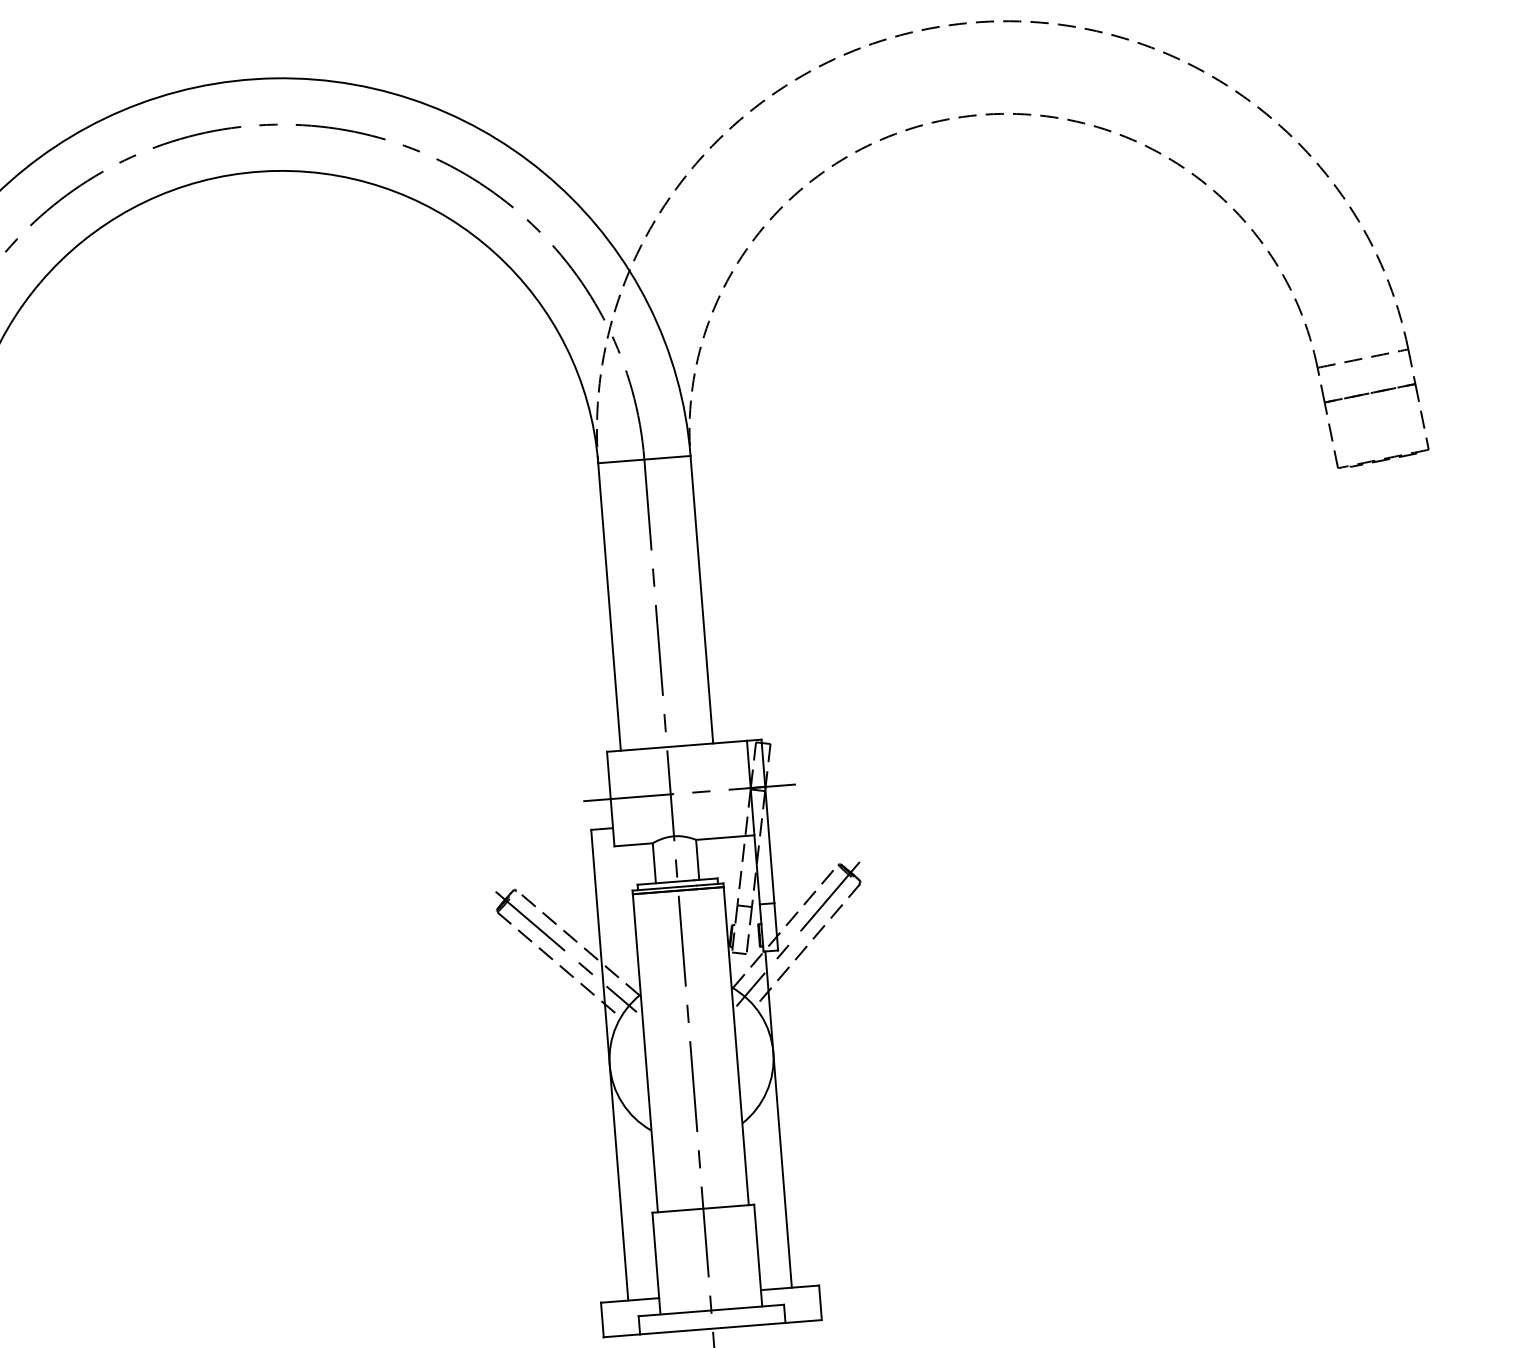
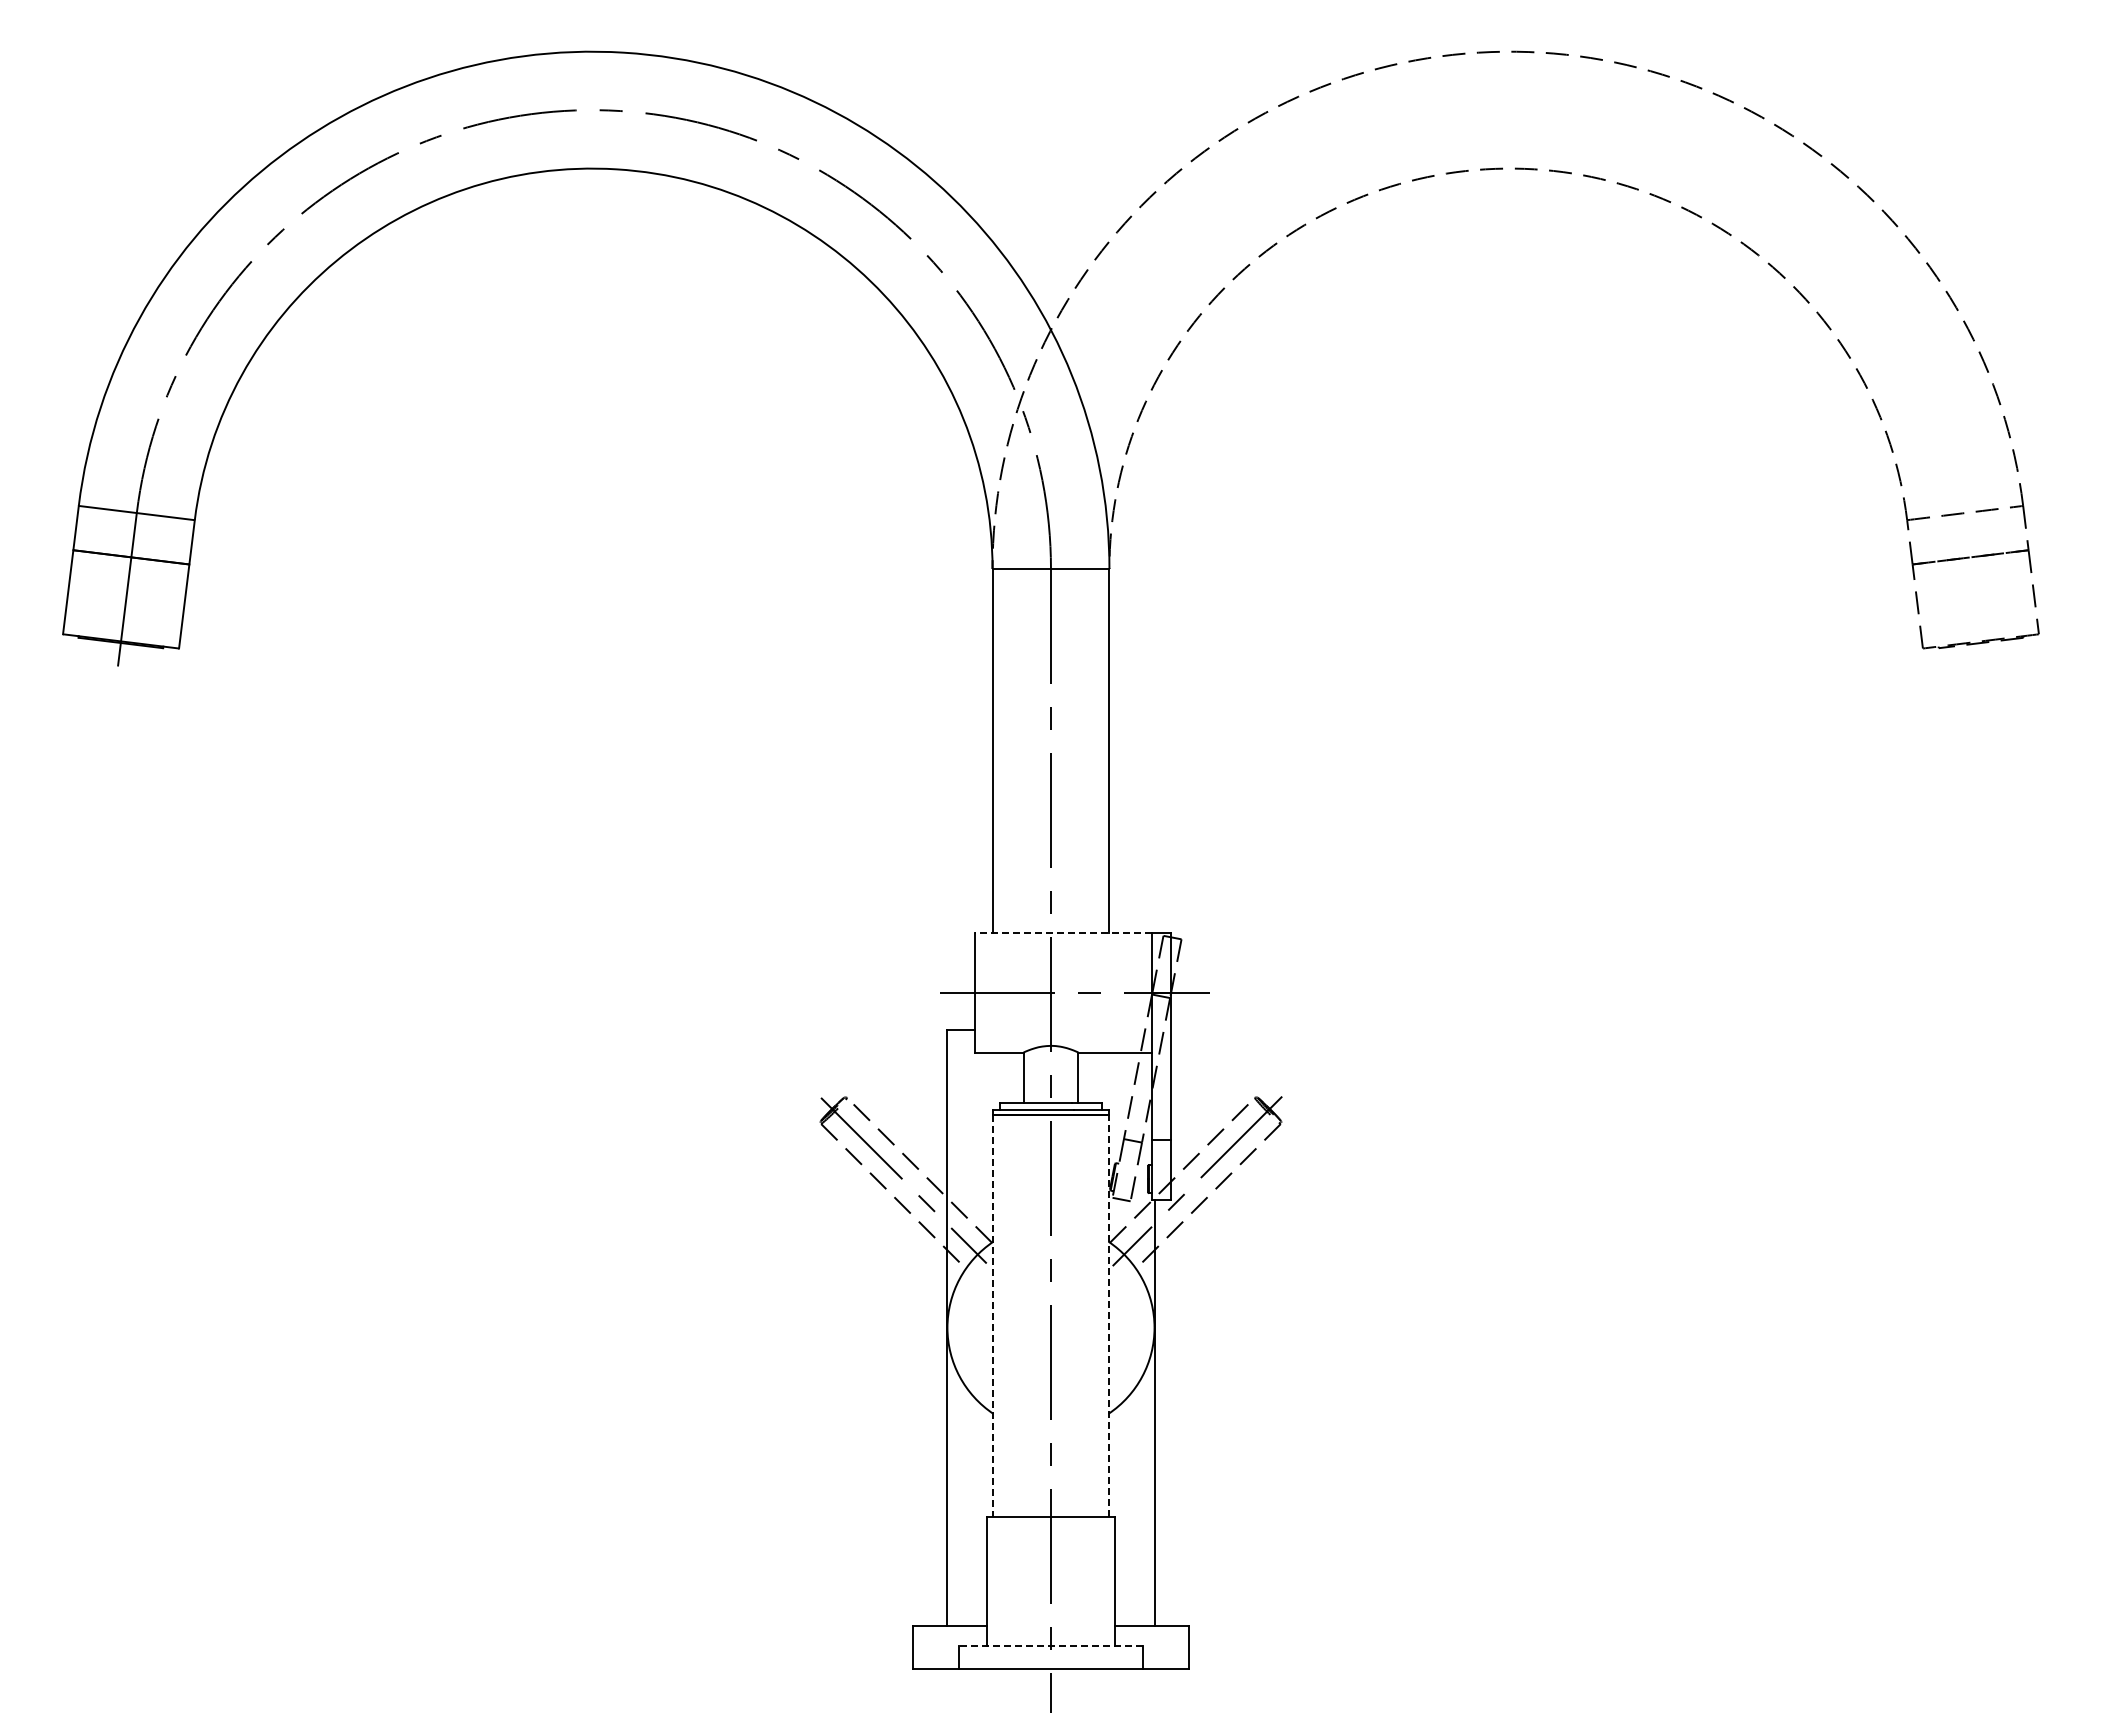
line: (676, 745) -> (1063, 932), solid -> dashed
line: (736, 1045) -> (1108, 1315), solid -> dashed
line: (645, 1053) -> (993, 1316), solid -> dashed
line: (710, 1310) -> (1050, 1646), solid -> dashed

